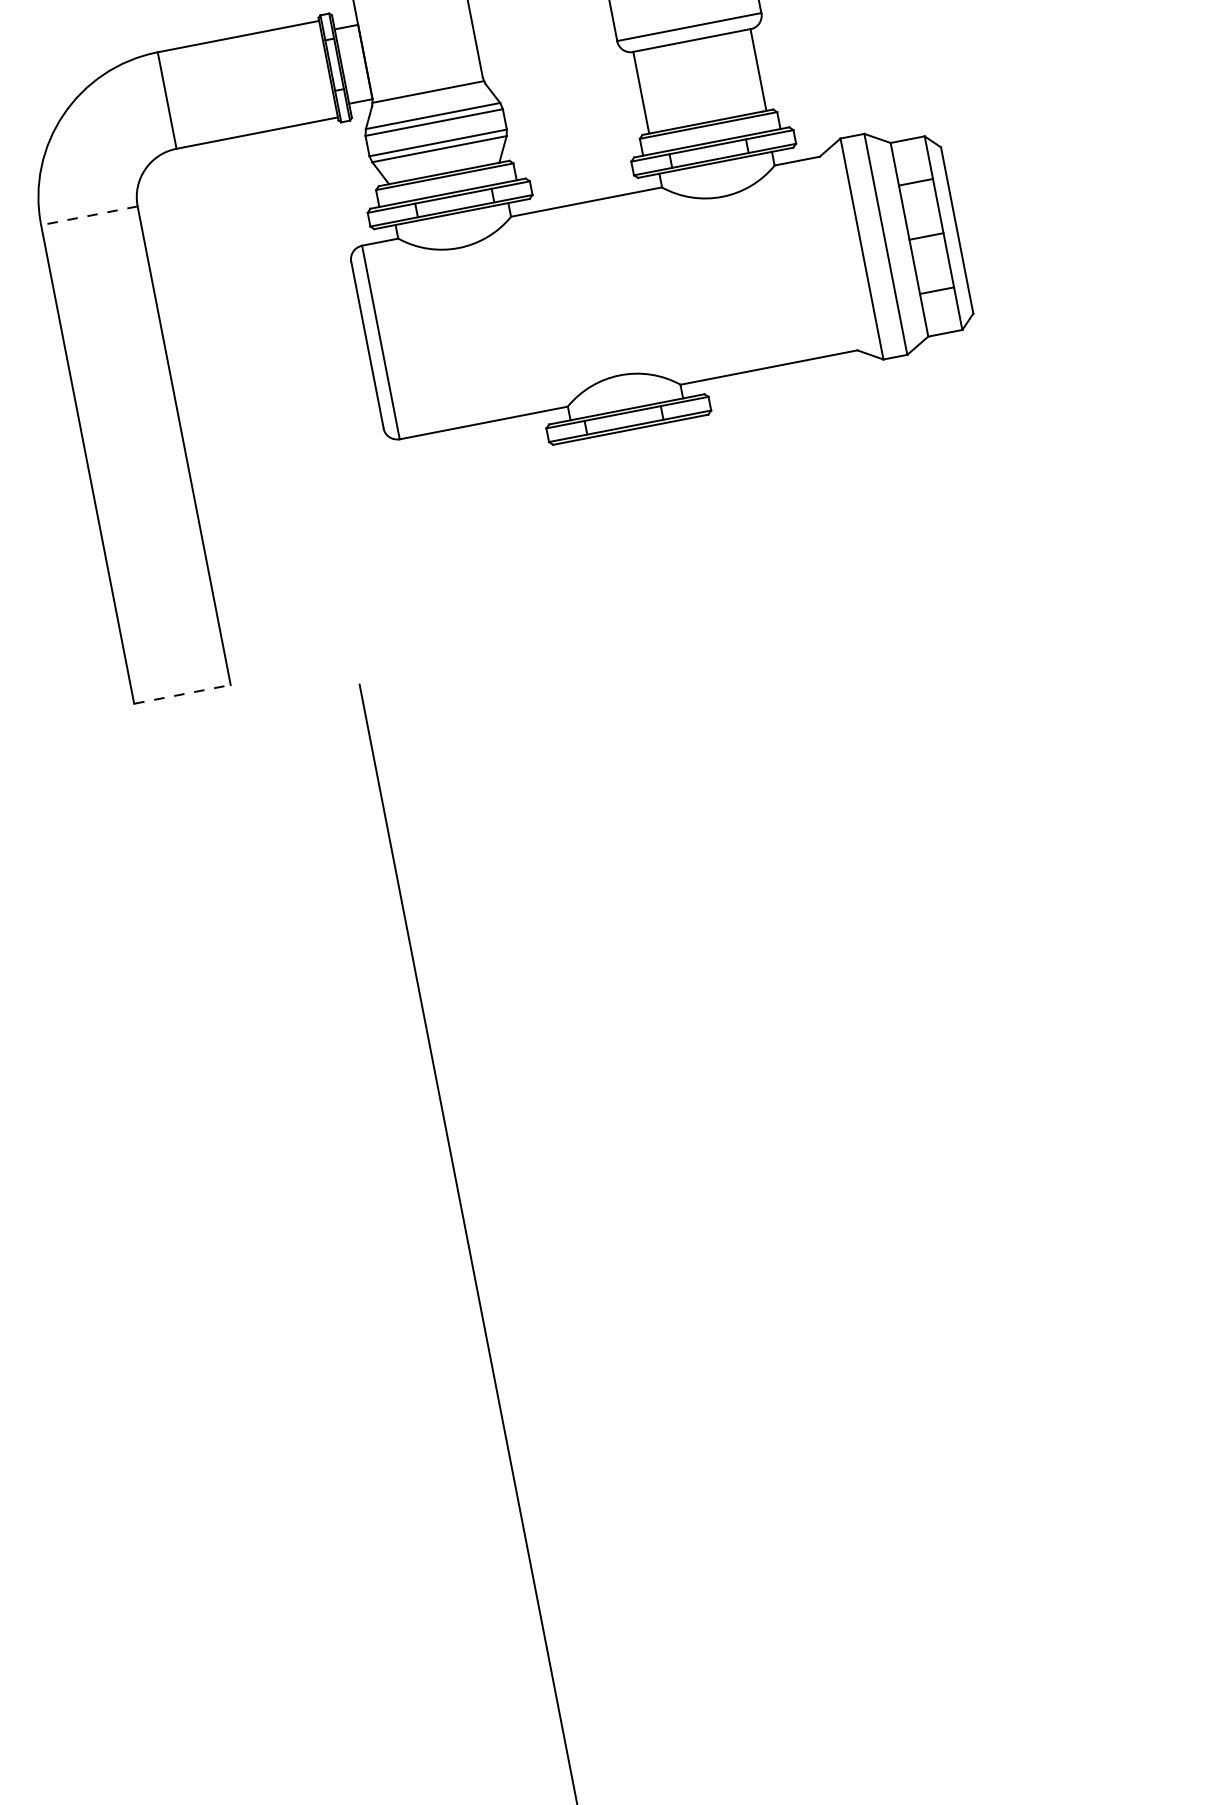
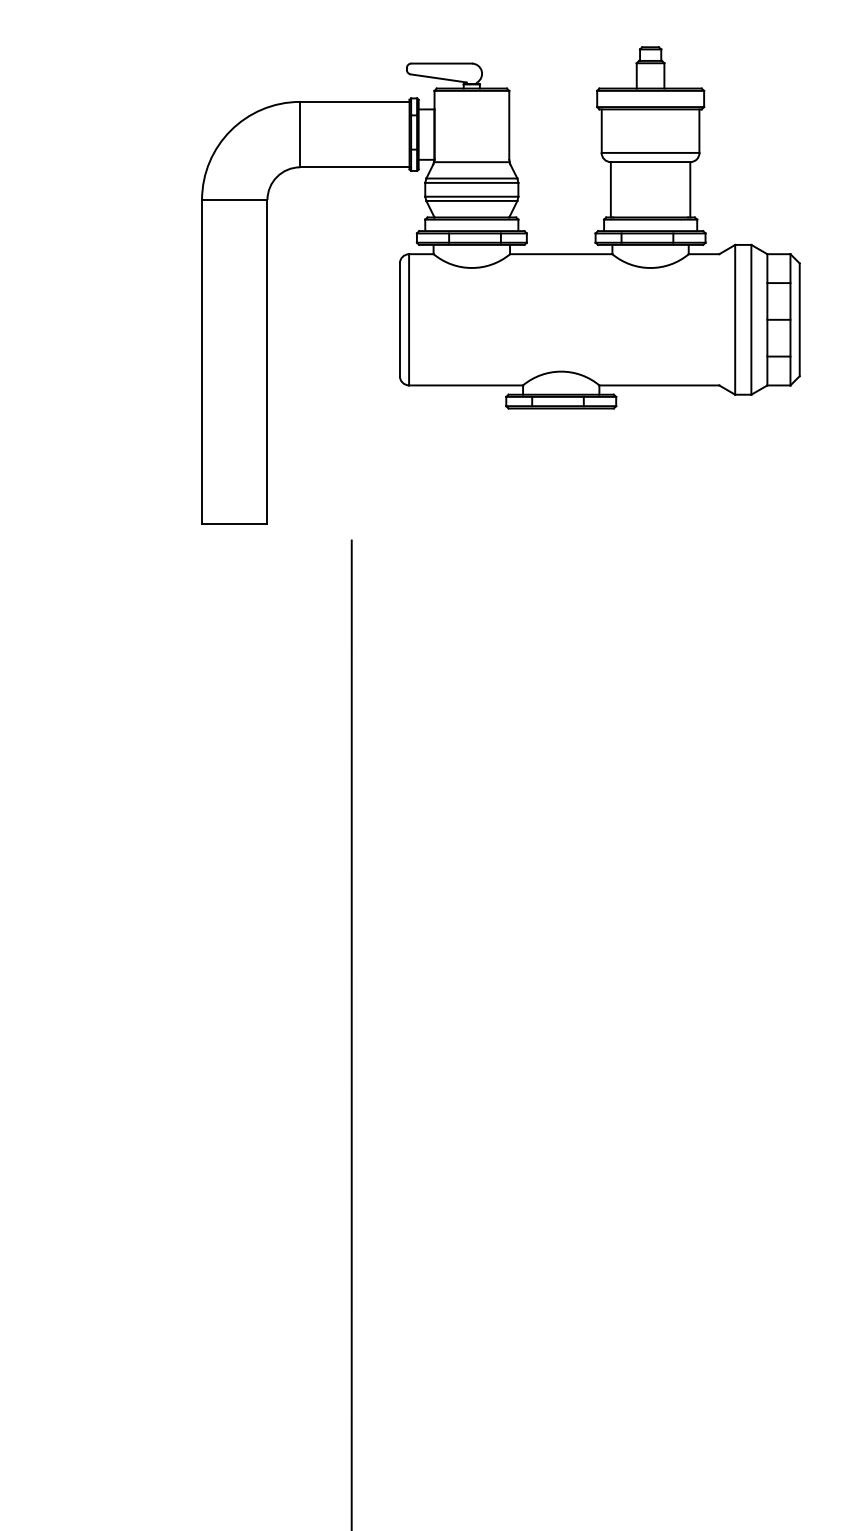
line: (89, 216) -> (234, 200), dashed -> solid
line: (182, 694) -> (234, 524), dashed -> solid

